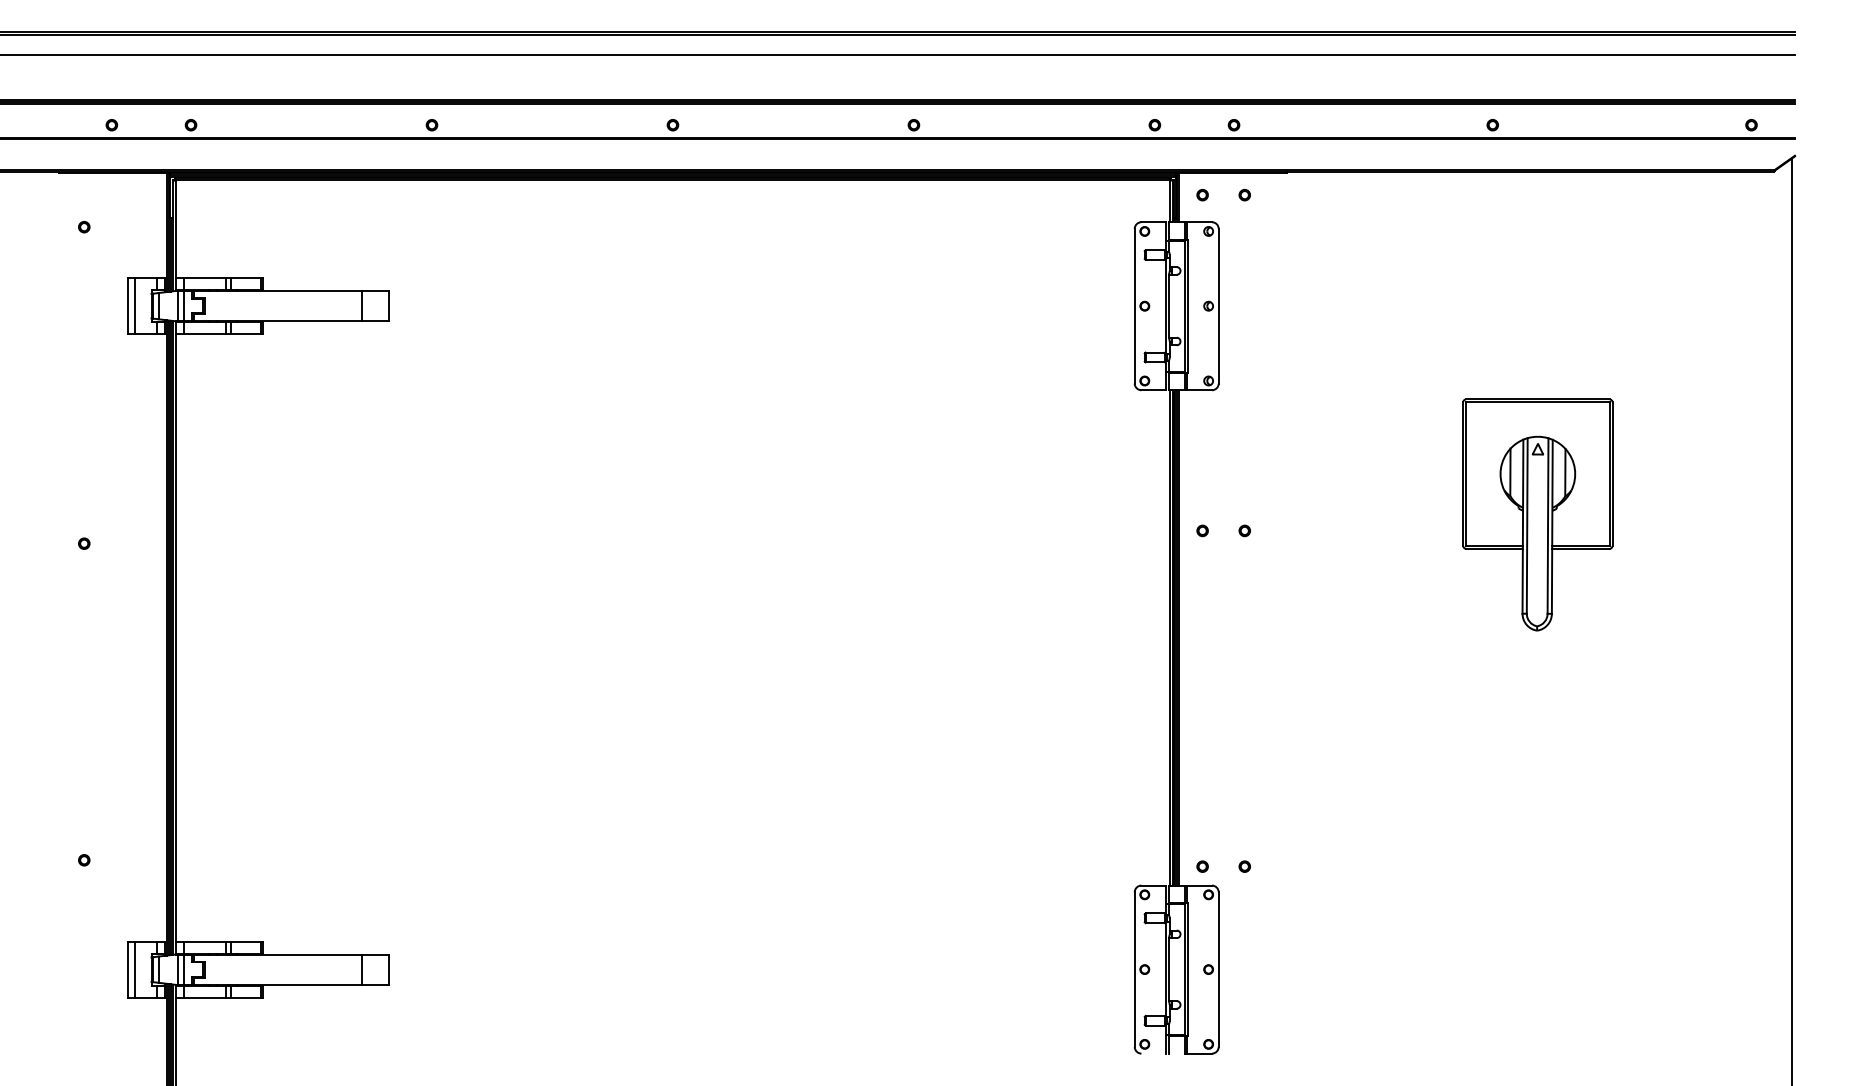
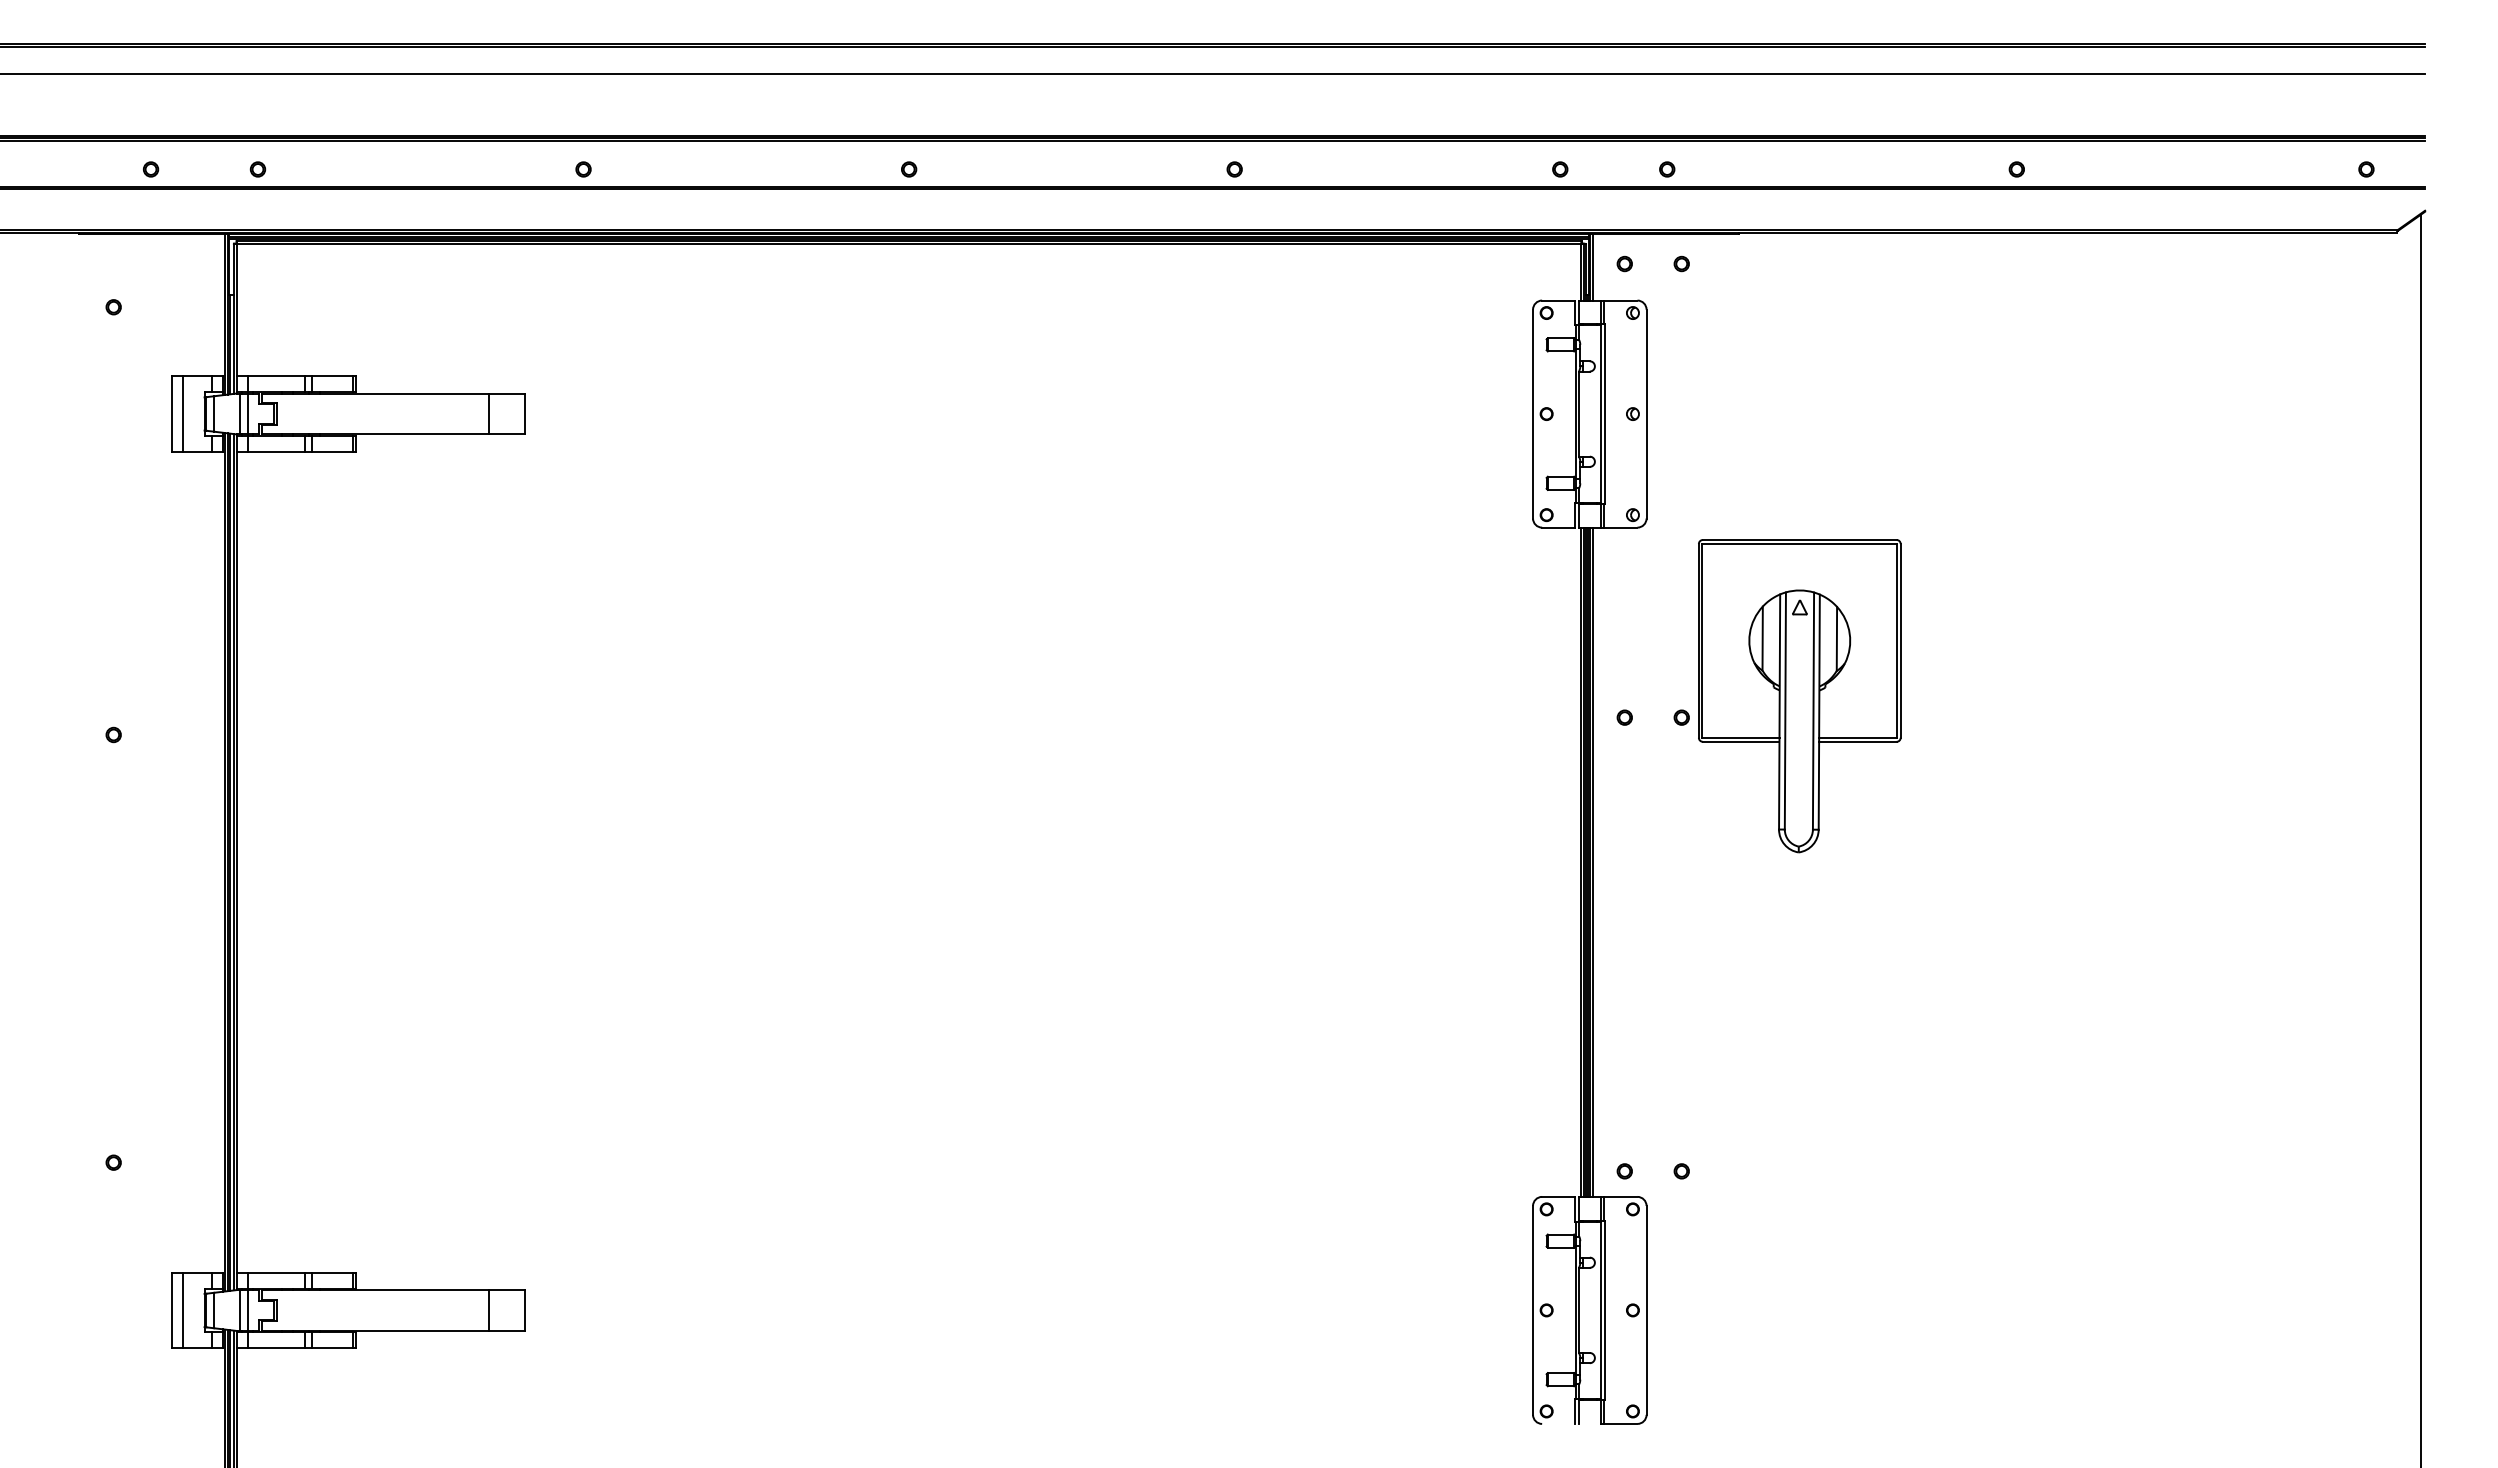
part: (1537, 515) -> (1799, 696), moved

